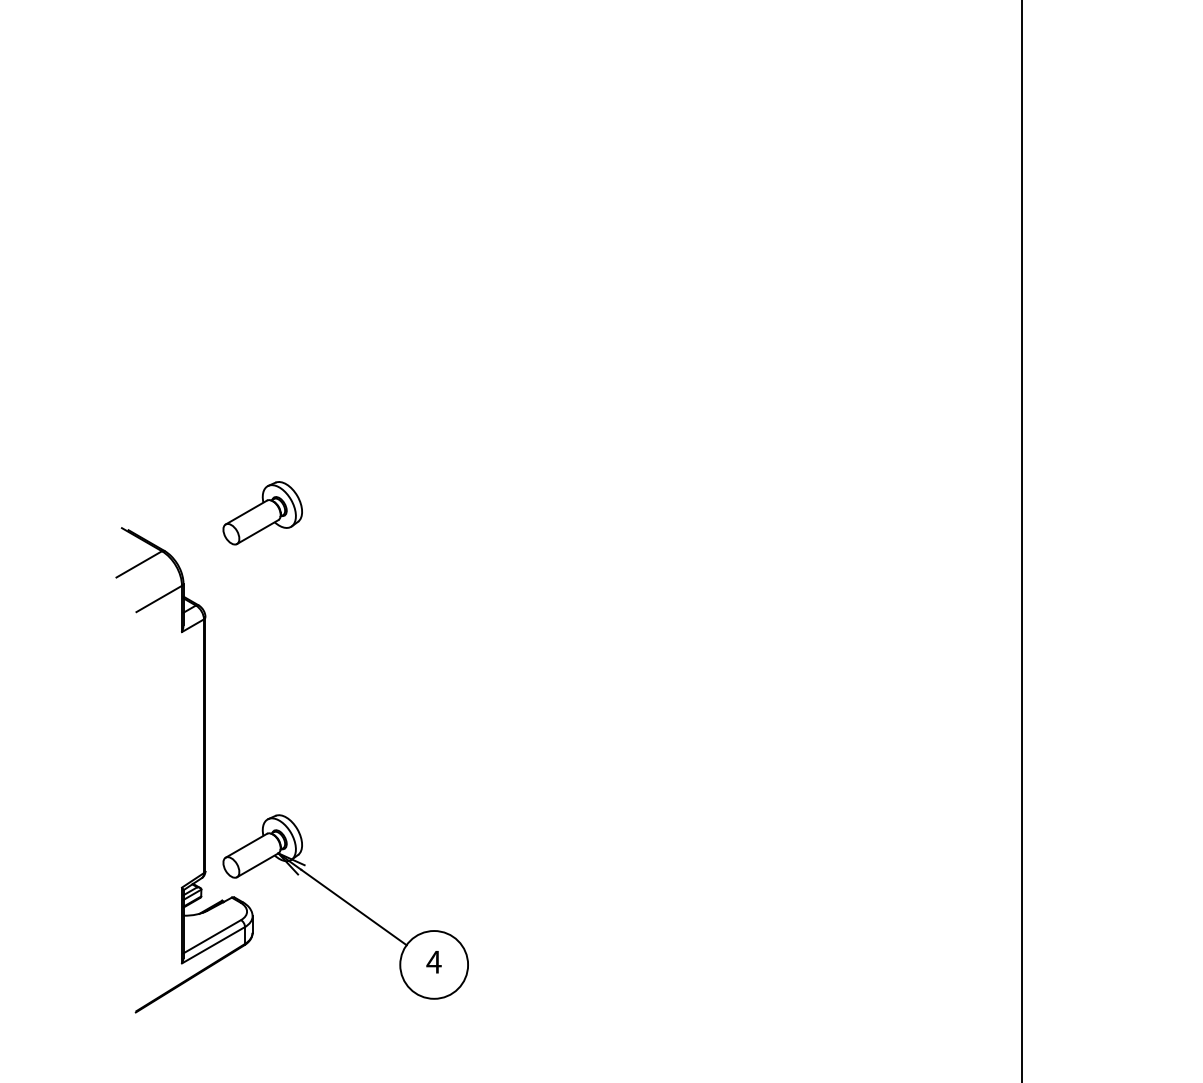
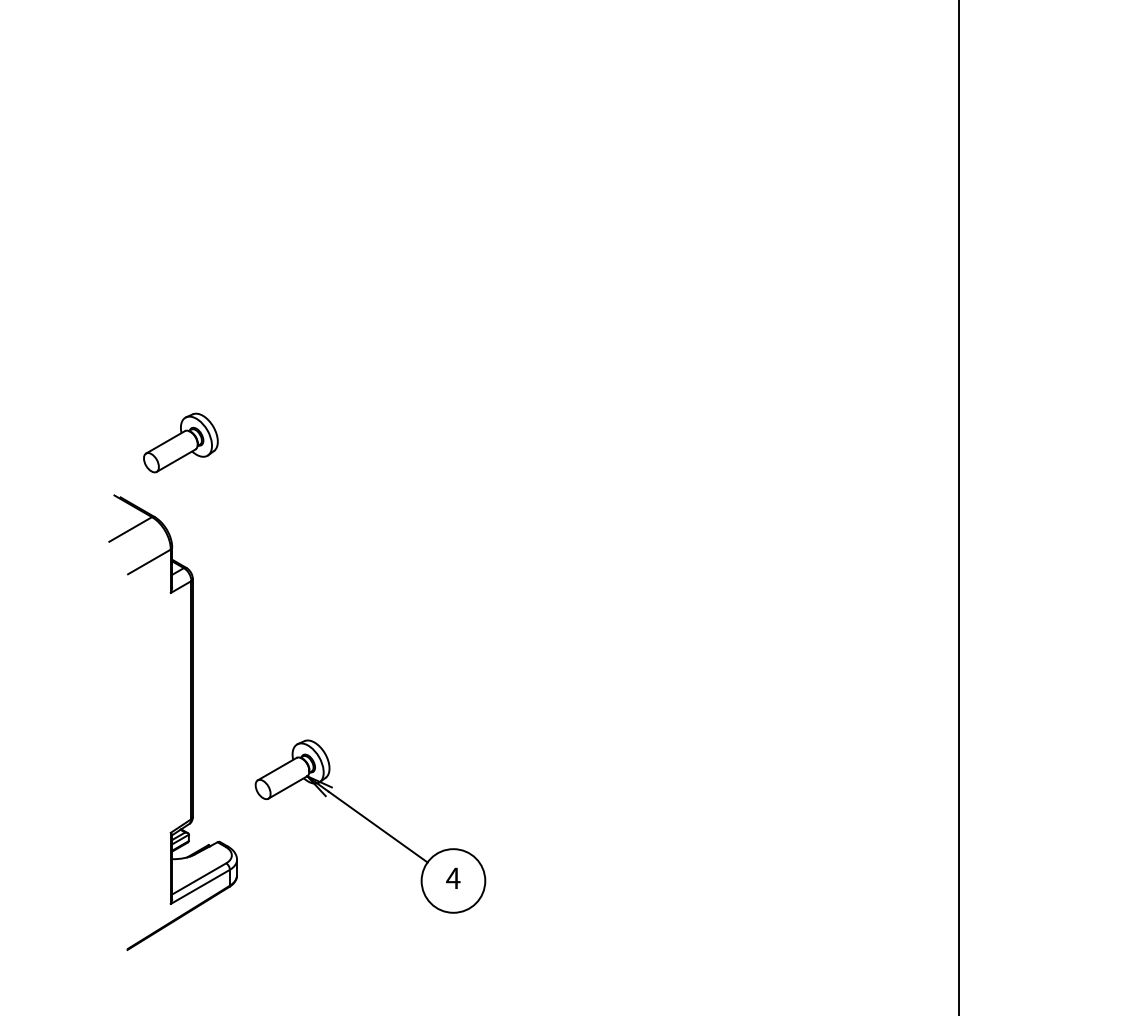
part: (262, 513) -> (180, 443), moved
part: (345, 906) -> (370, 826), moved

